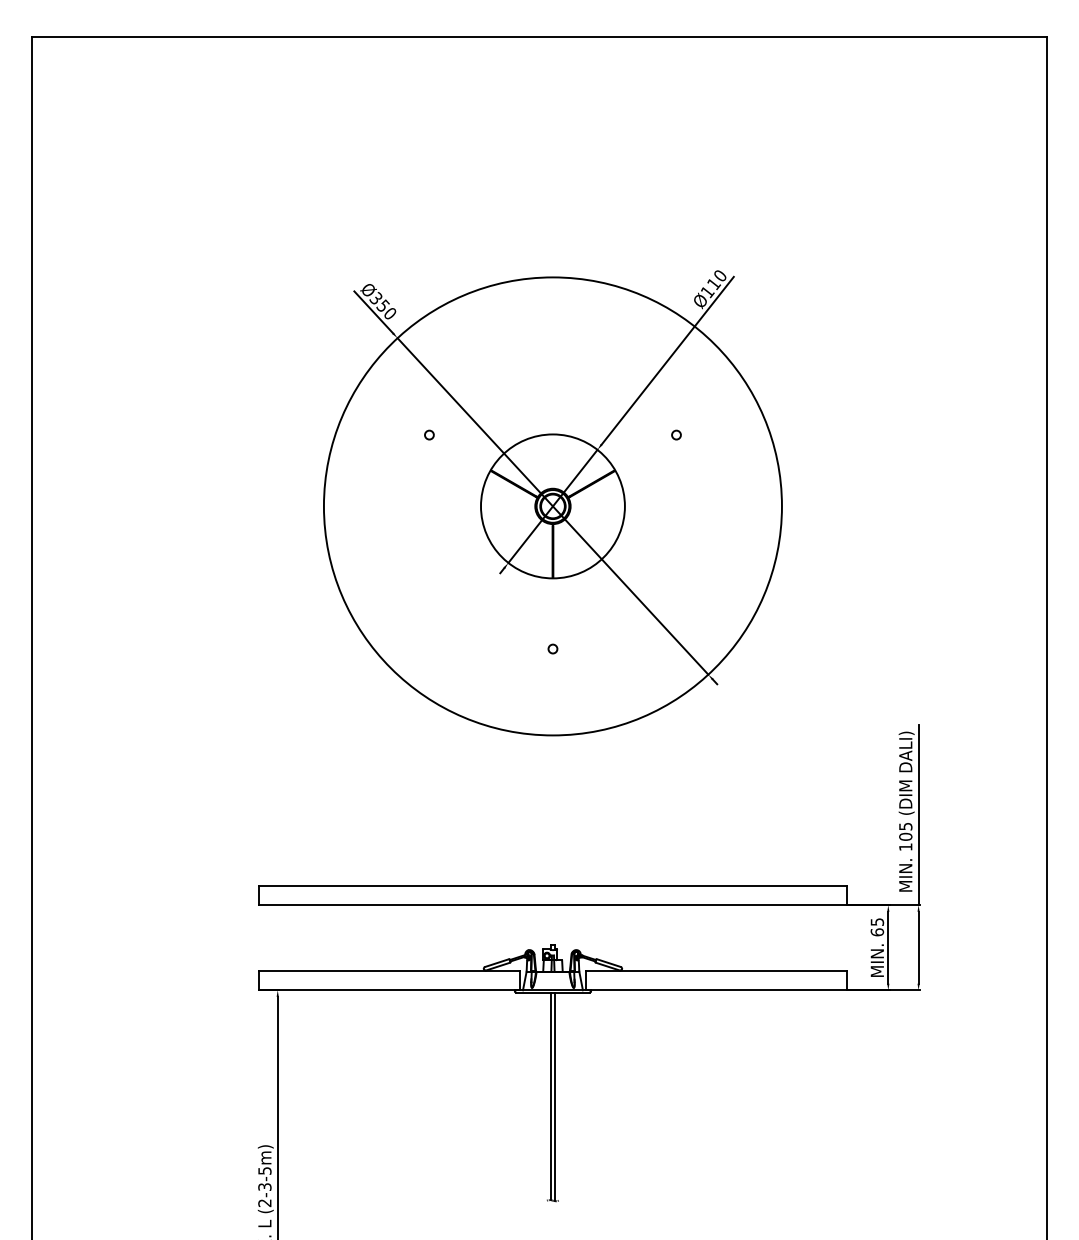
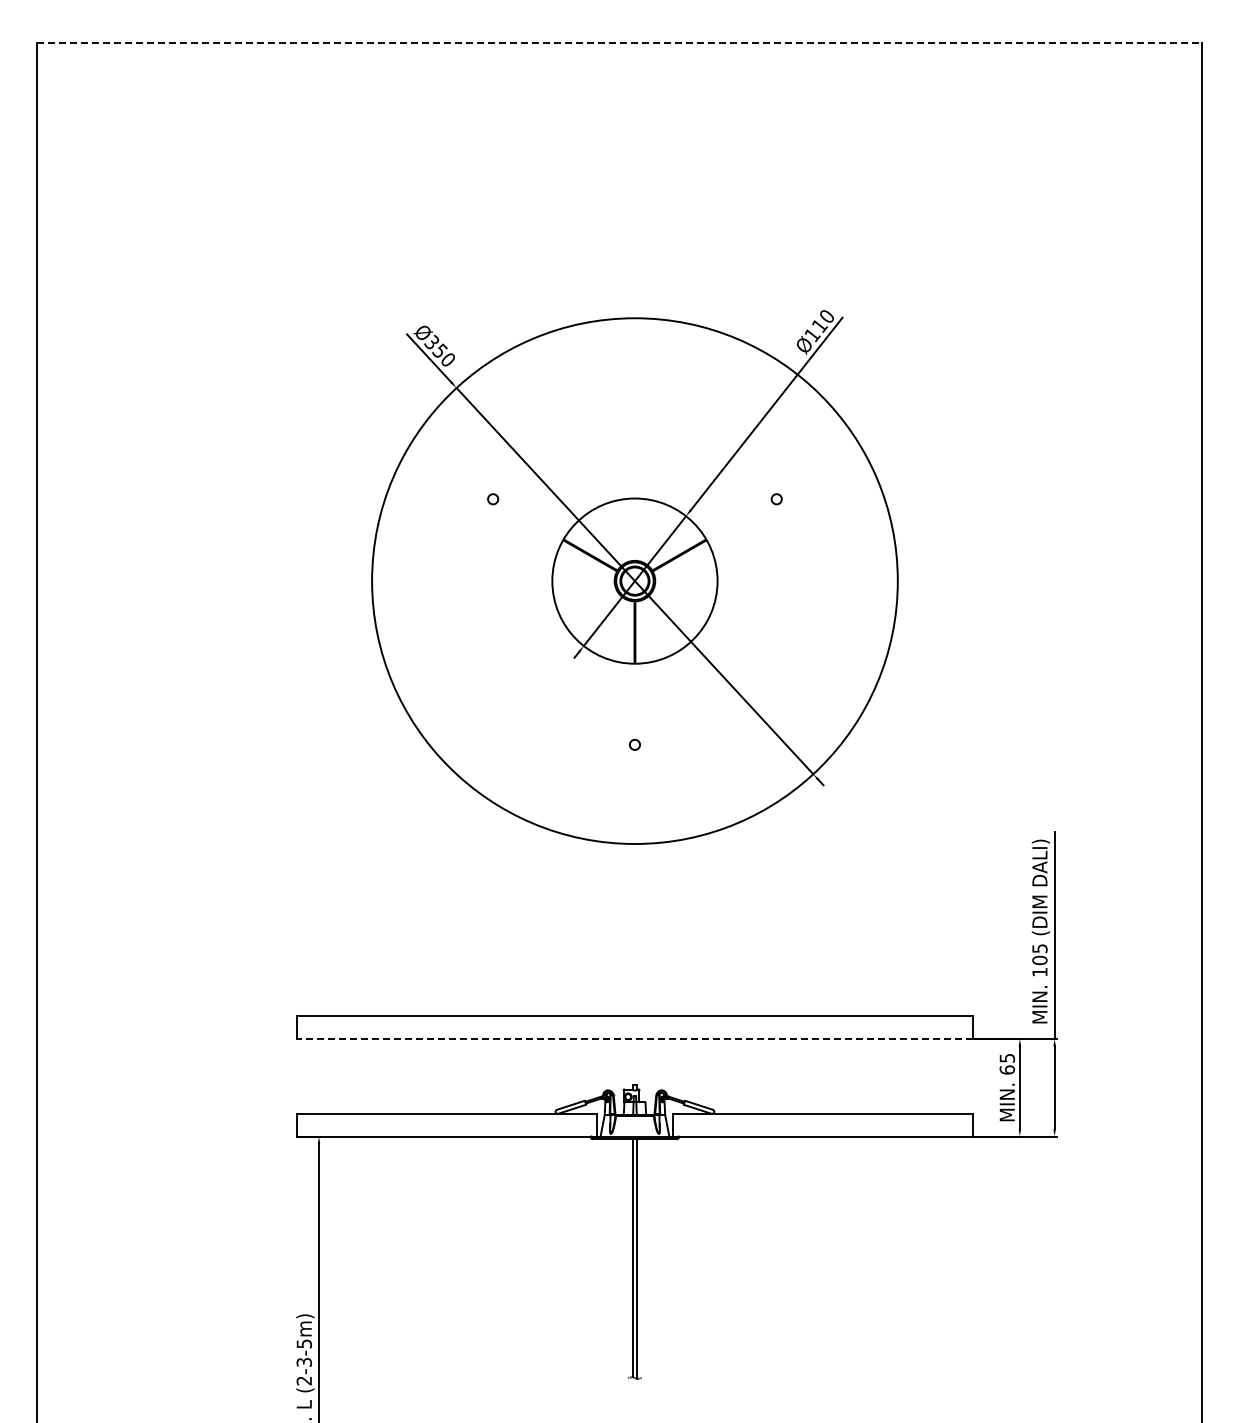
line: (540, 37) -> (620, 42), solid -> dashed
line: (552, 904) -> (634, 1038), solid -> dashed

